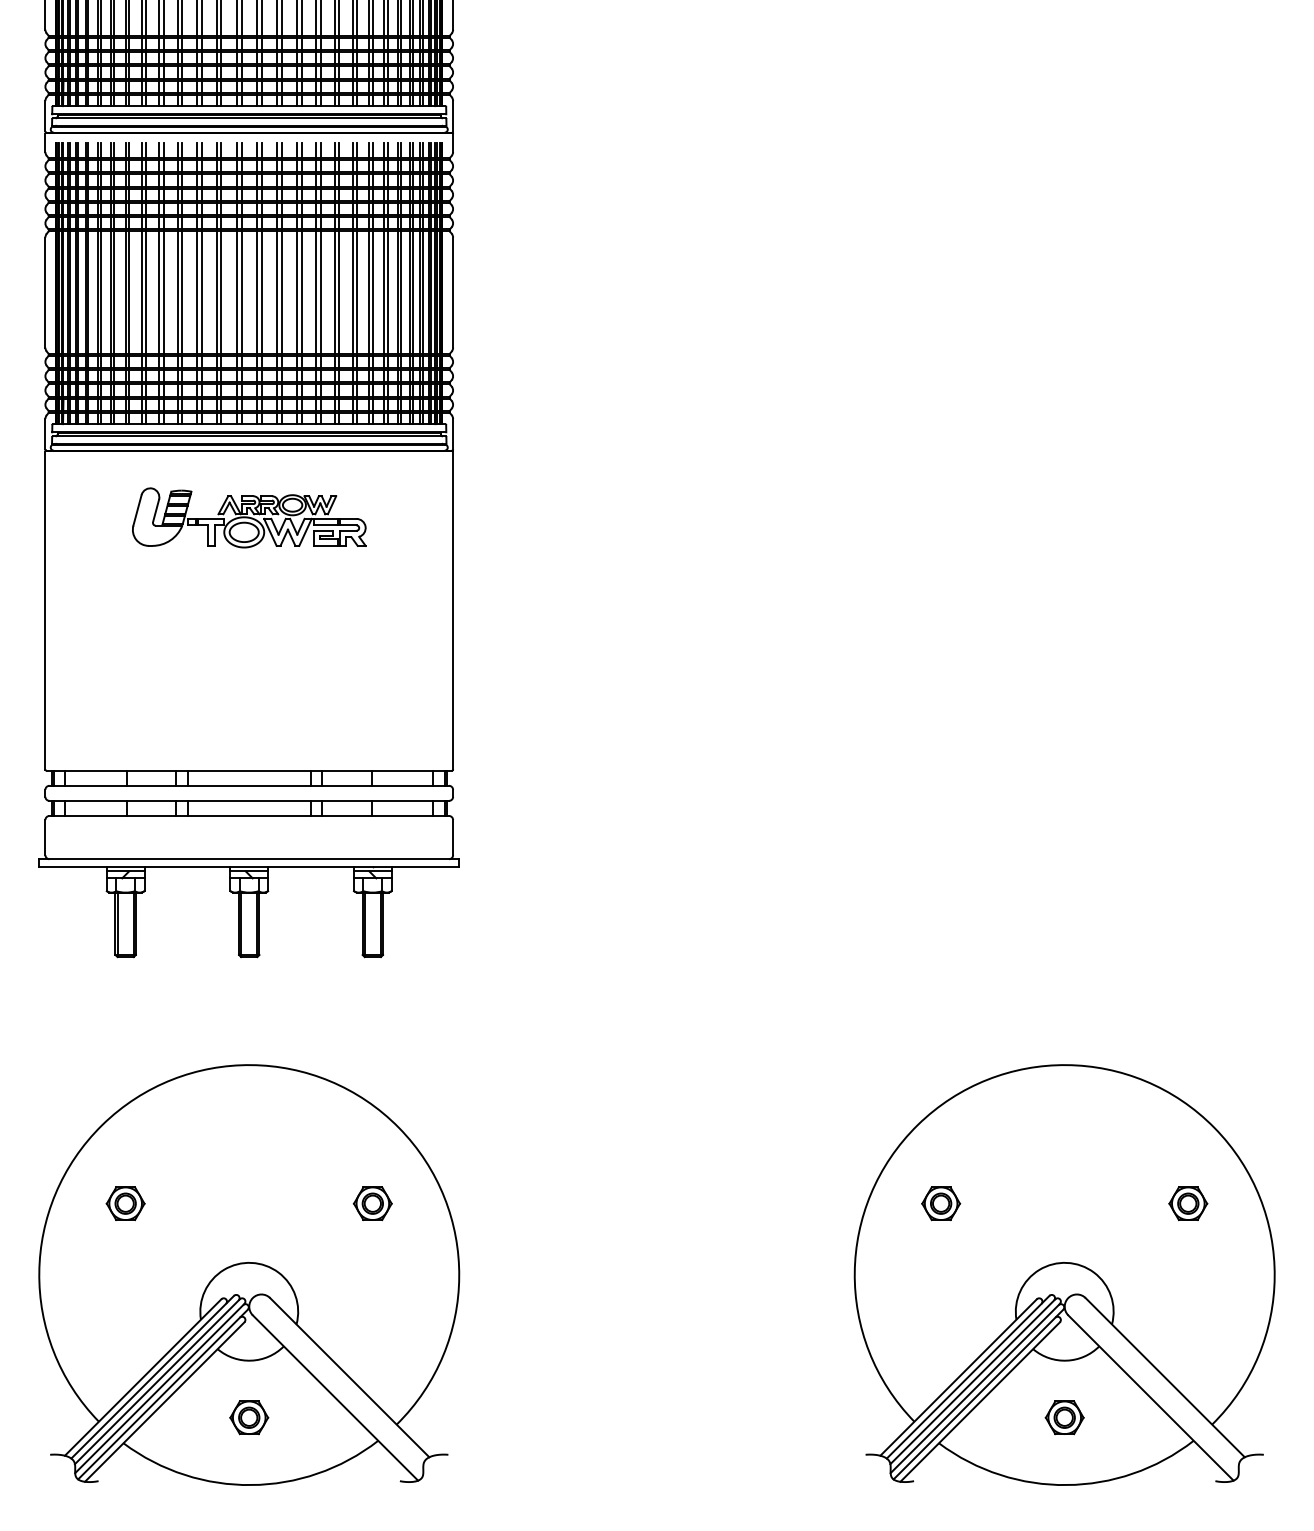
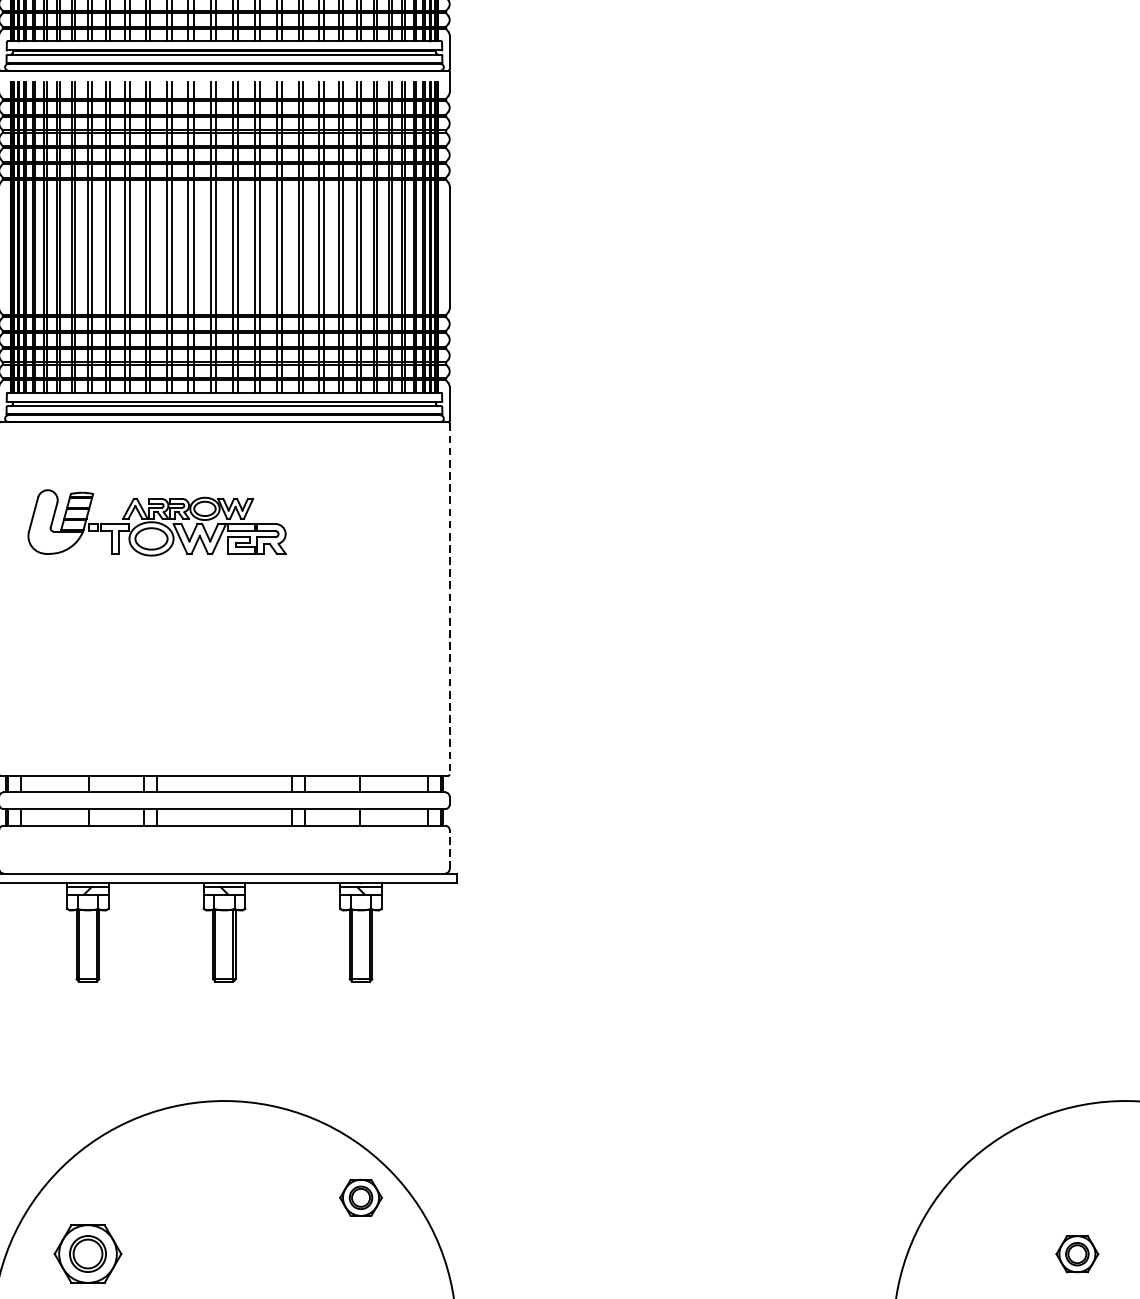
part: (249, 517) -> (157, 522), moved
line: (453, 610) -> (450, 598), solid -> dashed
line: (453, 837) -> (450, 849), solid -> dashed
part: (125, 1203) -> (87, 1253), size x1.6
part: (372, 1203) -> (360, 1197), moved
part: (941, 1203) -> (1077, 1253), moved

